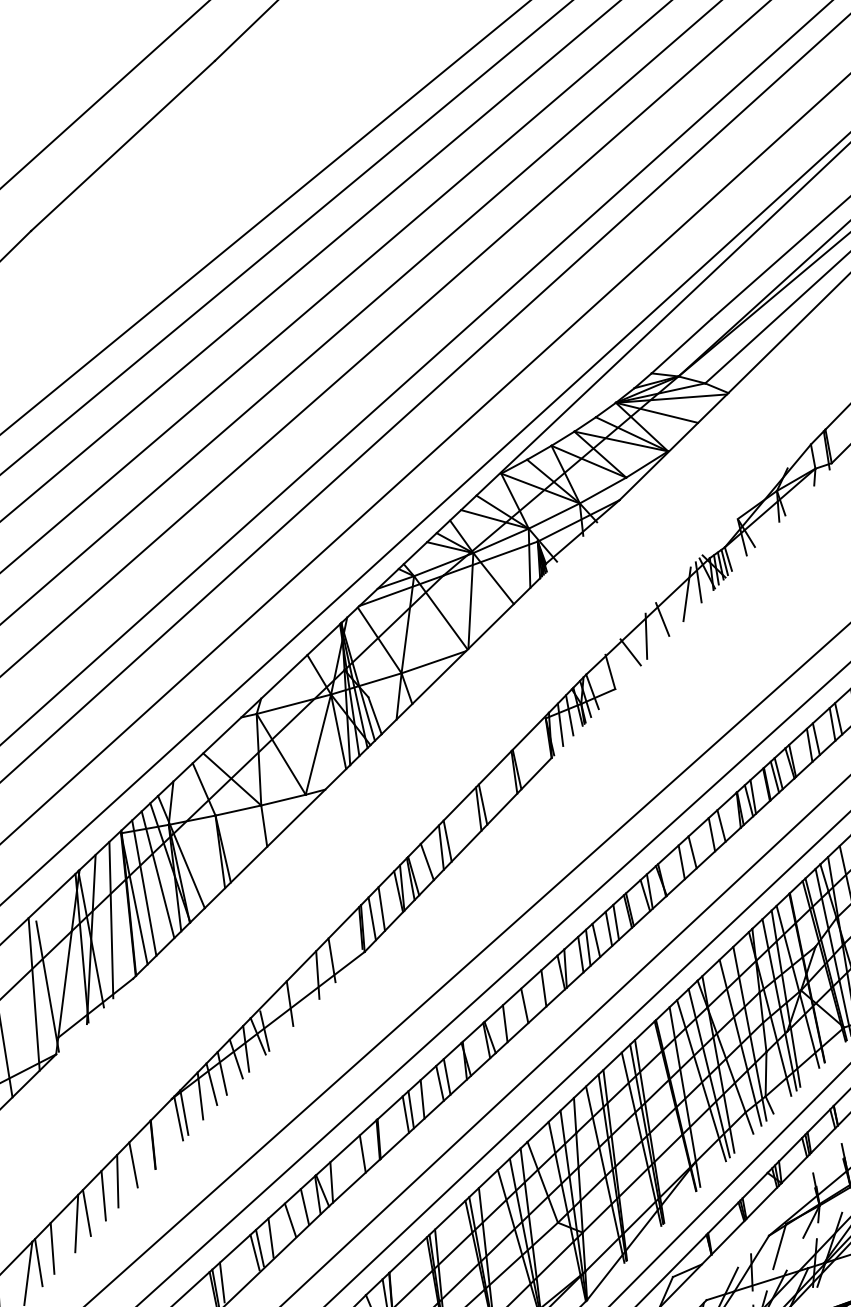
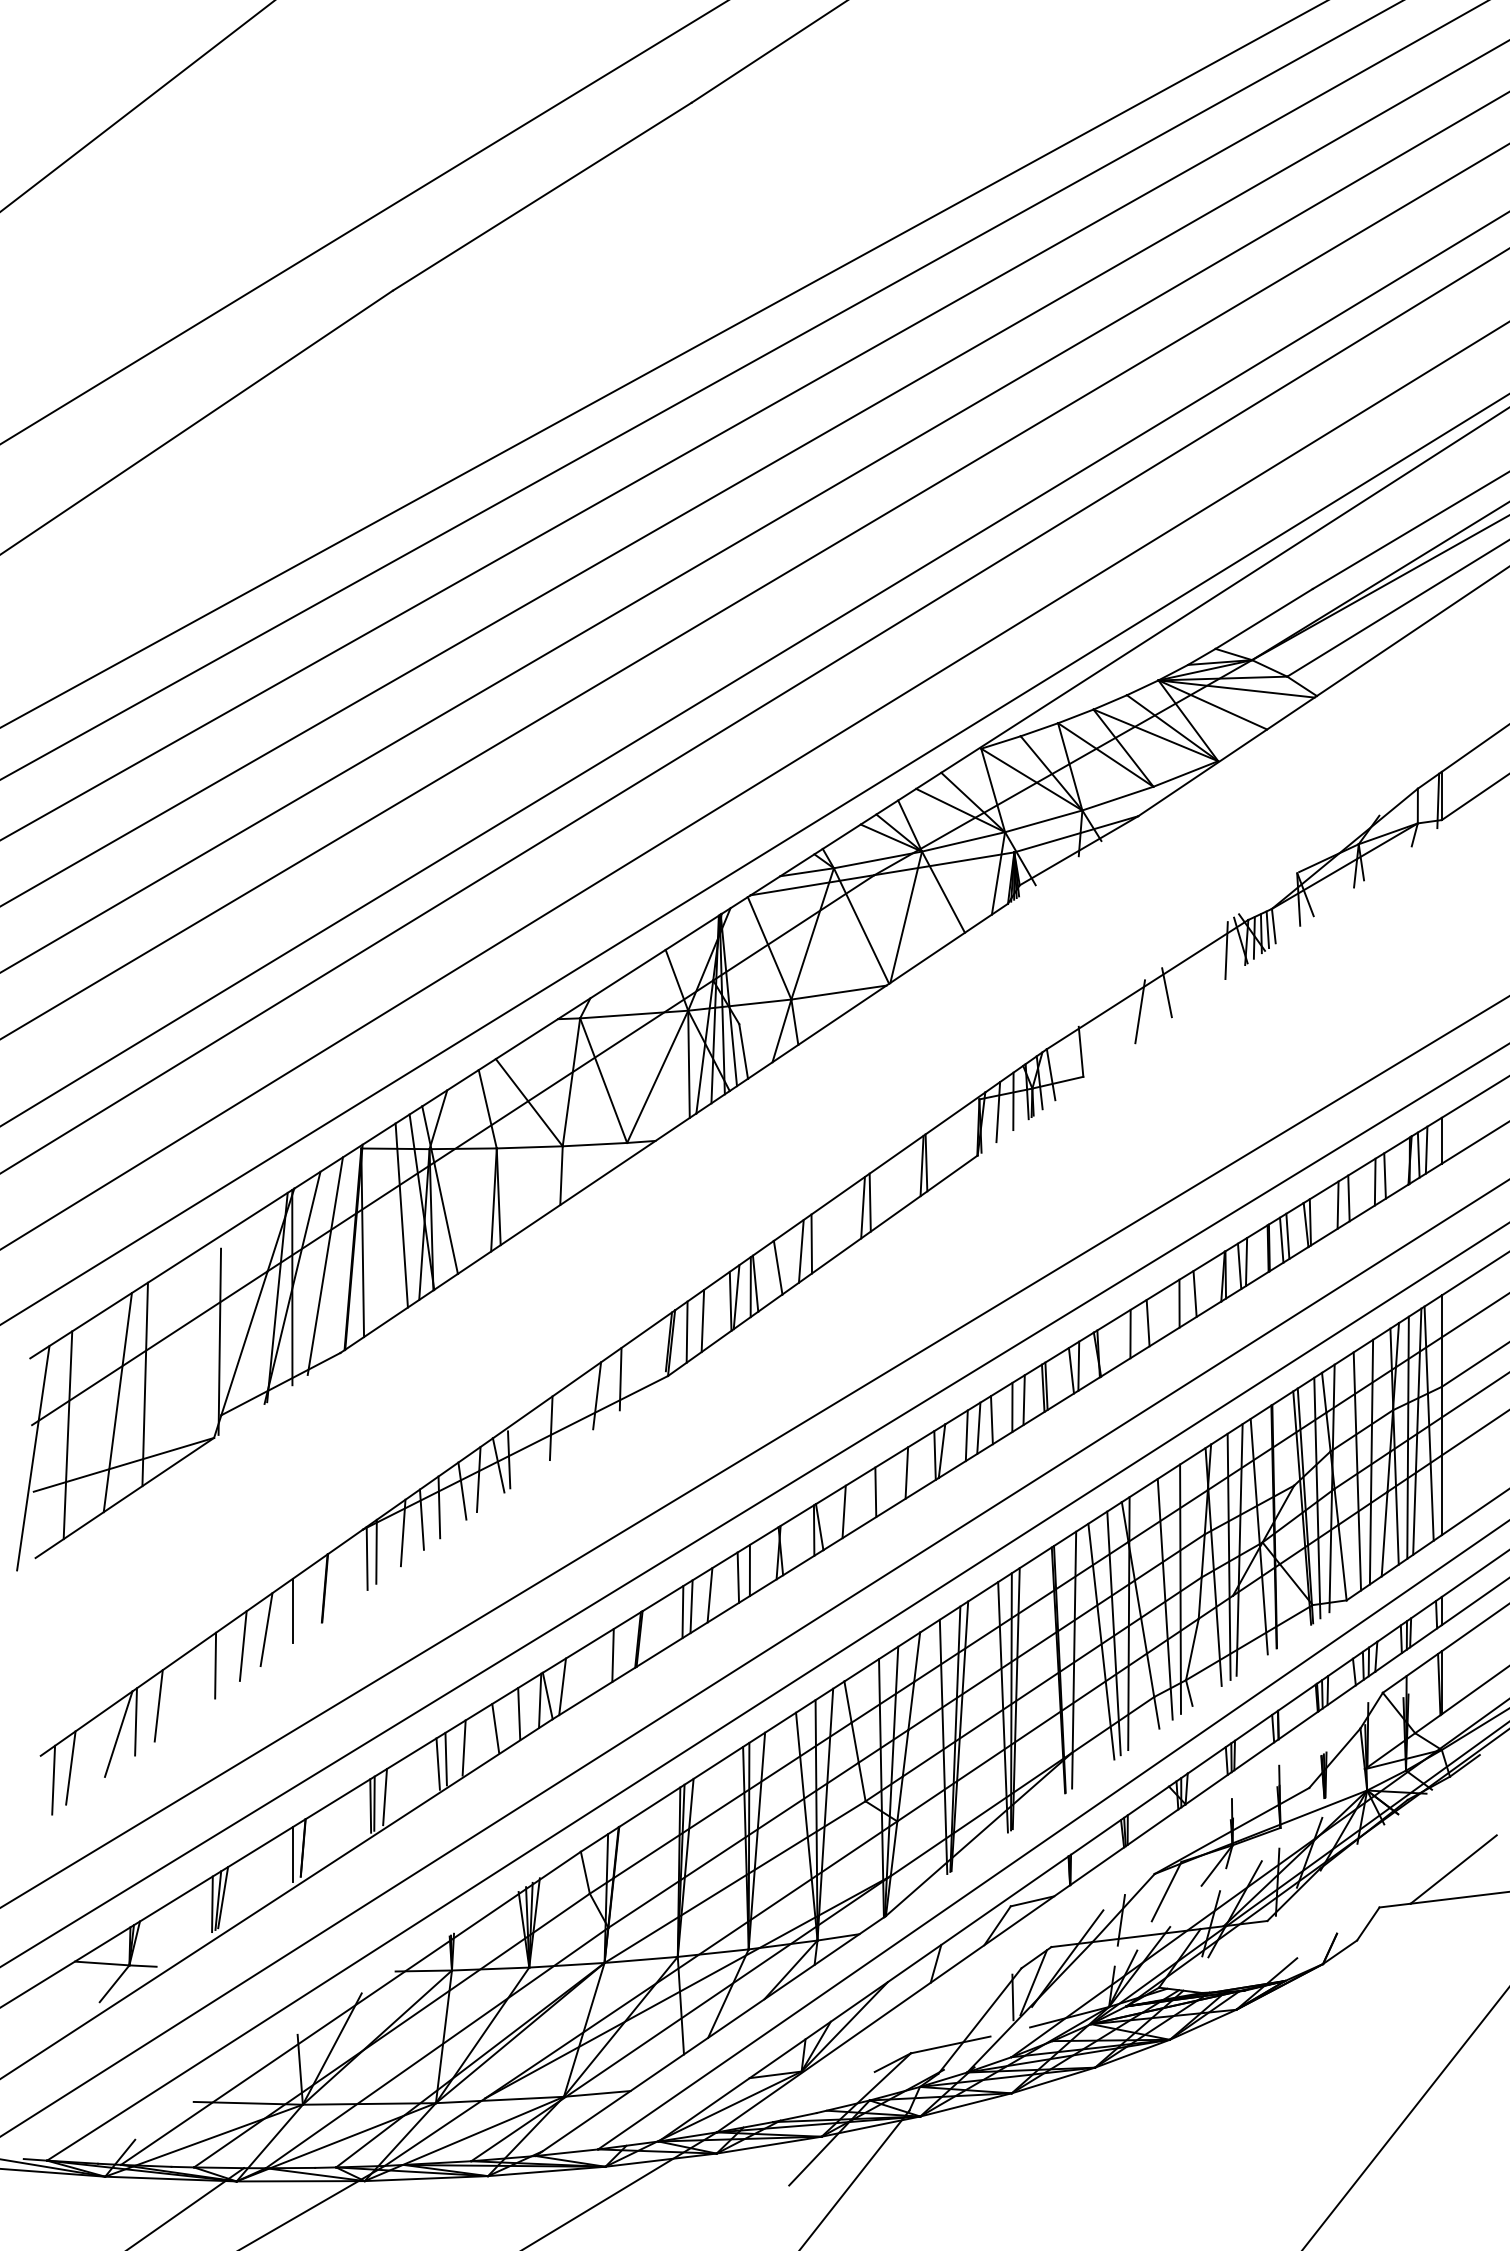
line: (687, 594) -> (1207, 964), removed
line: (630, 652) -> (1113, 1029), removed
line: (144, 888) -> (379, 1230), removed
line: (34, 994) -> (199, 1349), removed
line: (76, 1223) -> (198, 1677), removed

